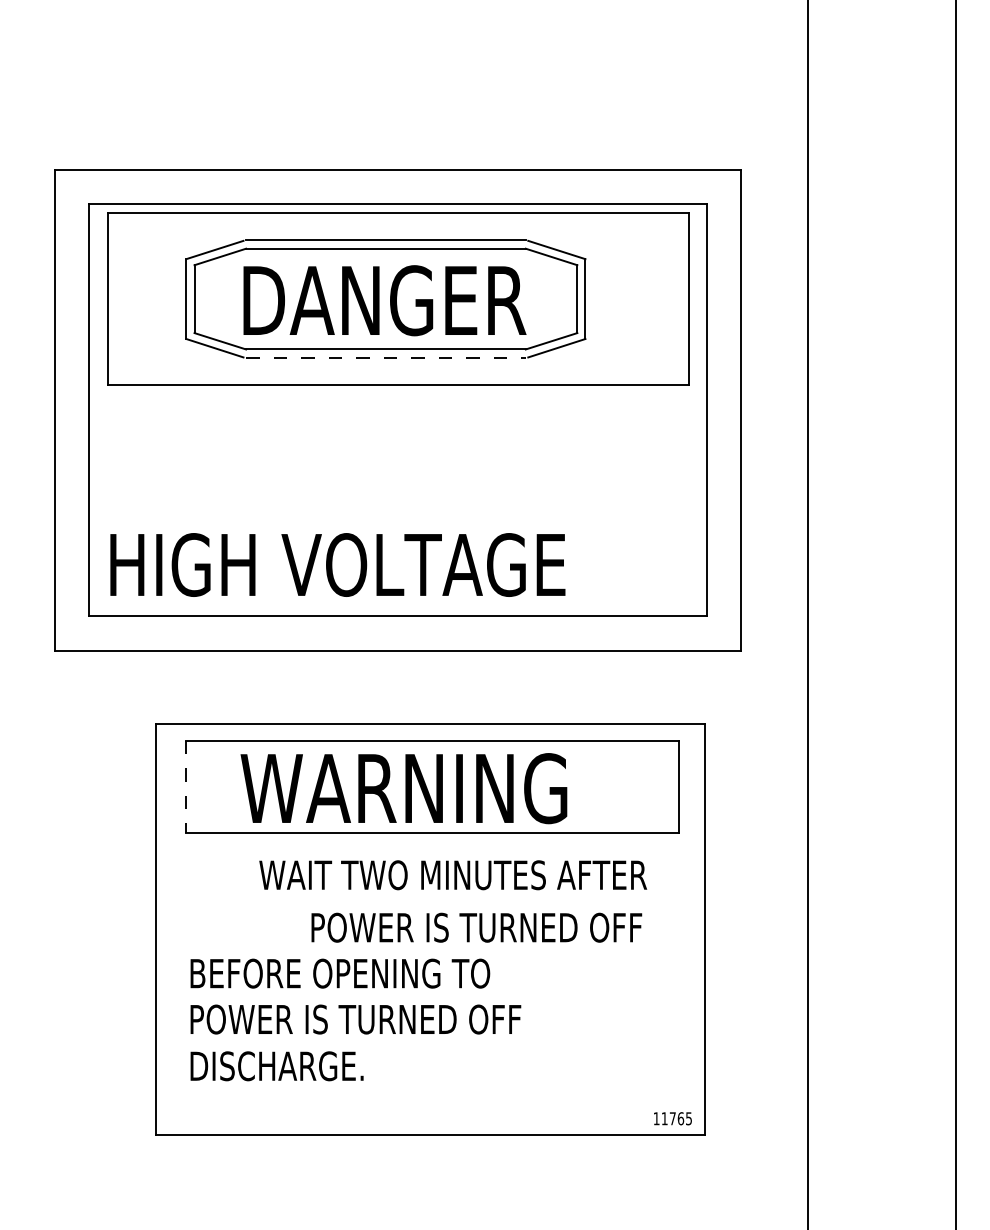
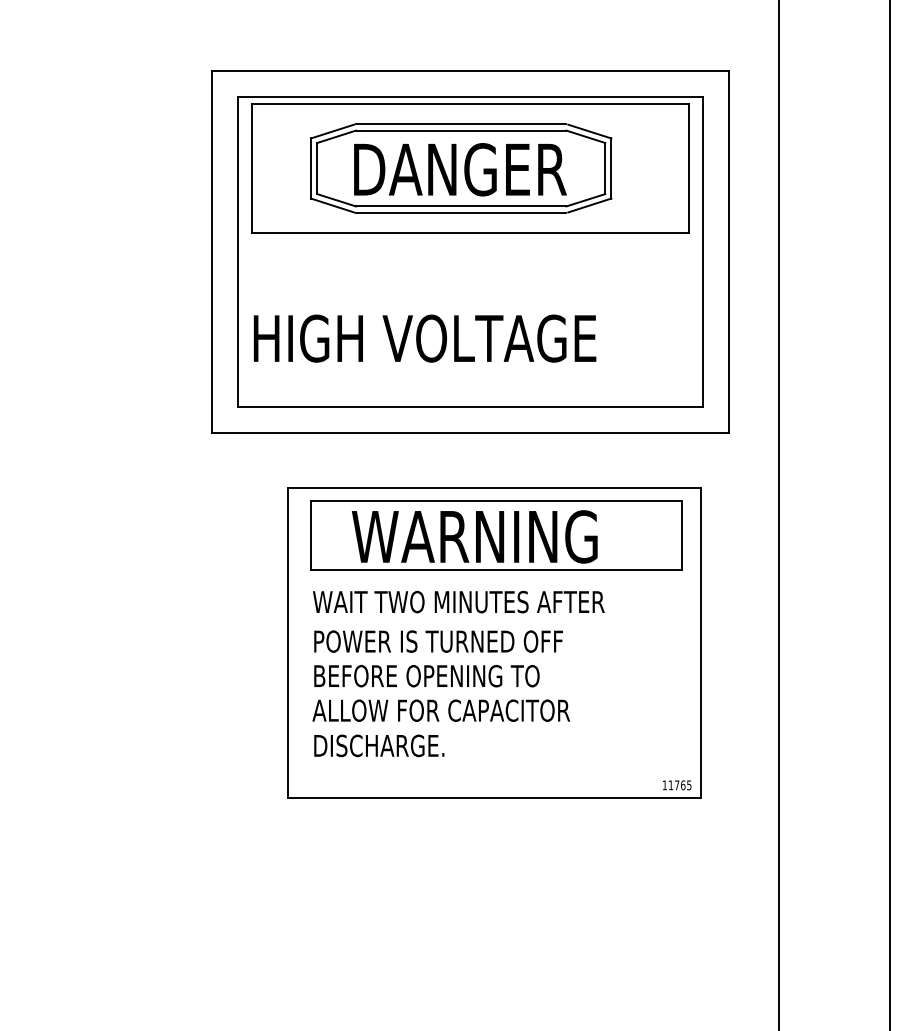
line: (386, 357) -> (461, 212), dashed -> solid
text: (337, 564) -> (424, 338), moved
line: (185, 786) -> (310, 535), dashed -> solid
text: (452, 874) -> (458, 601), moved
text: (476, 927) -> (438, 641), moved
text: (359, 1019) -> (441, 710), POWER IS TURNED OFF -> ALLOW FOR CAPACITOR

